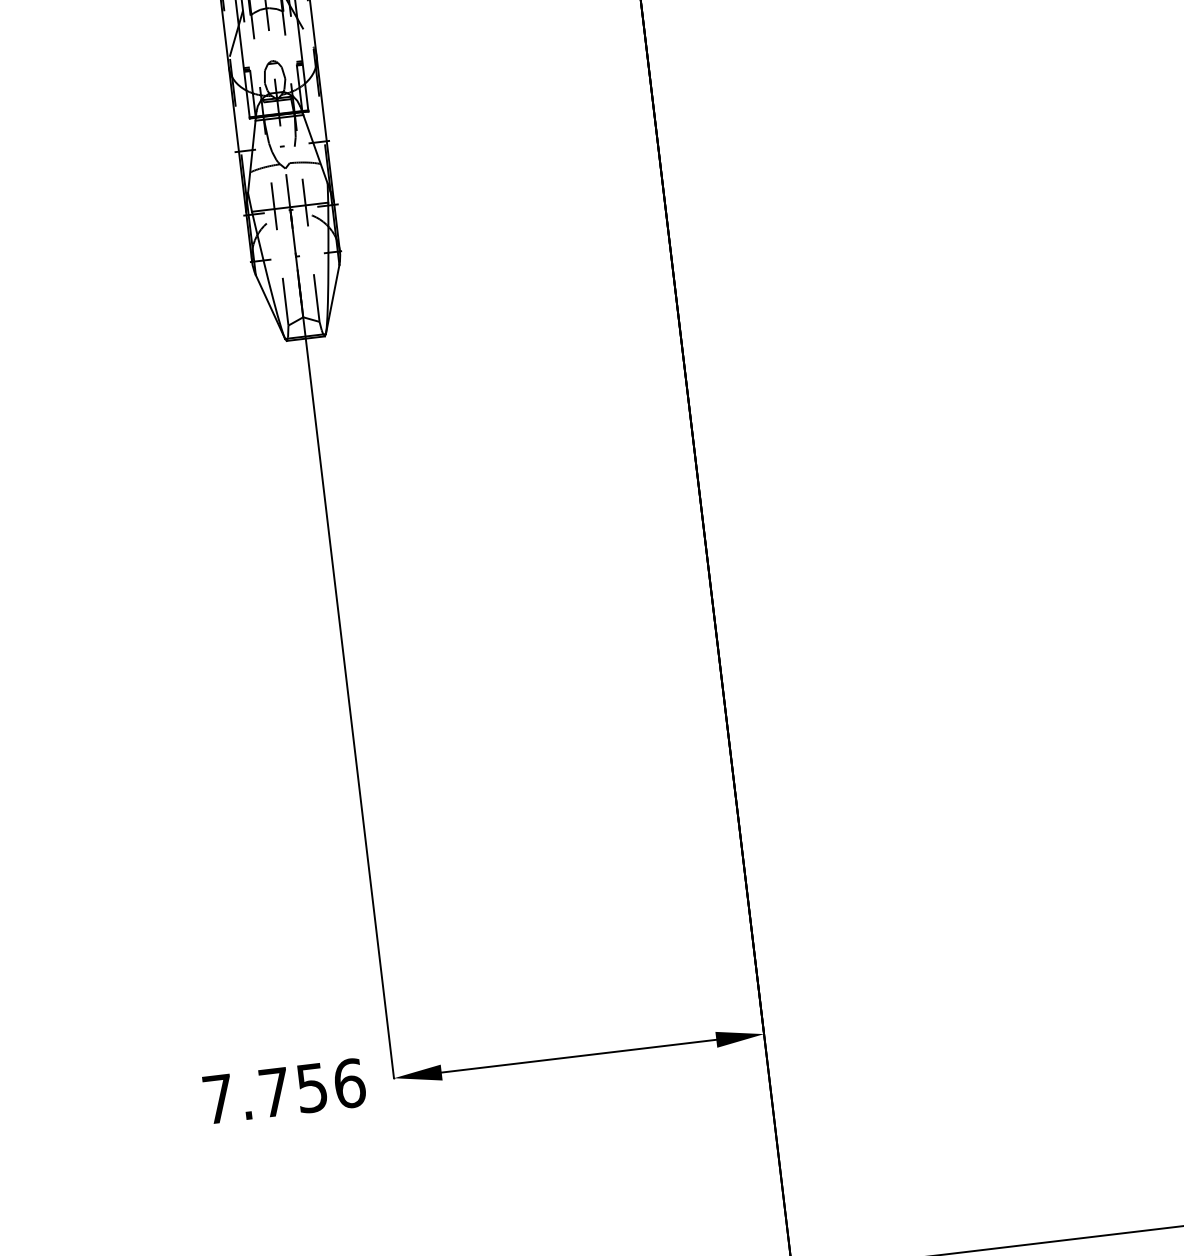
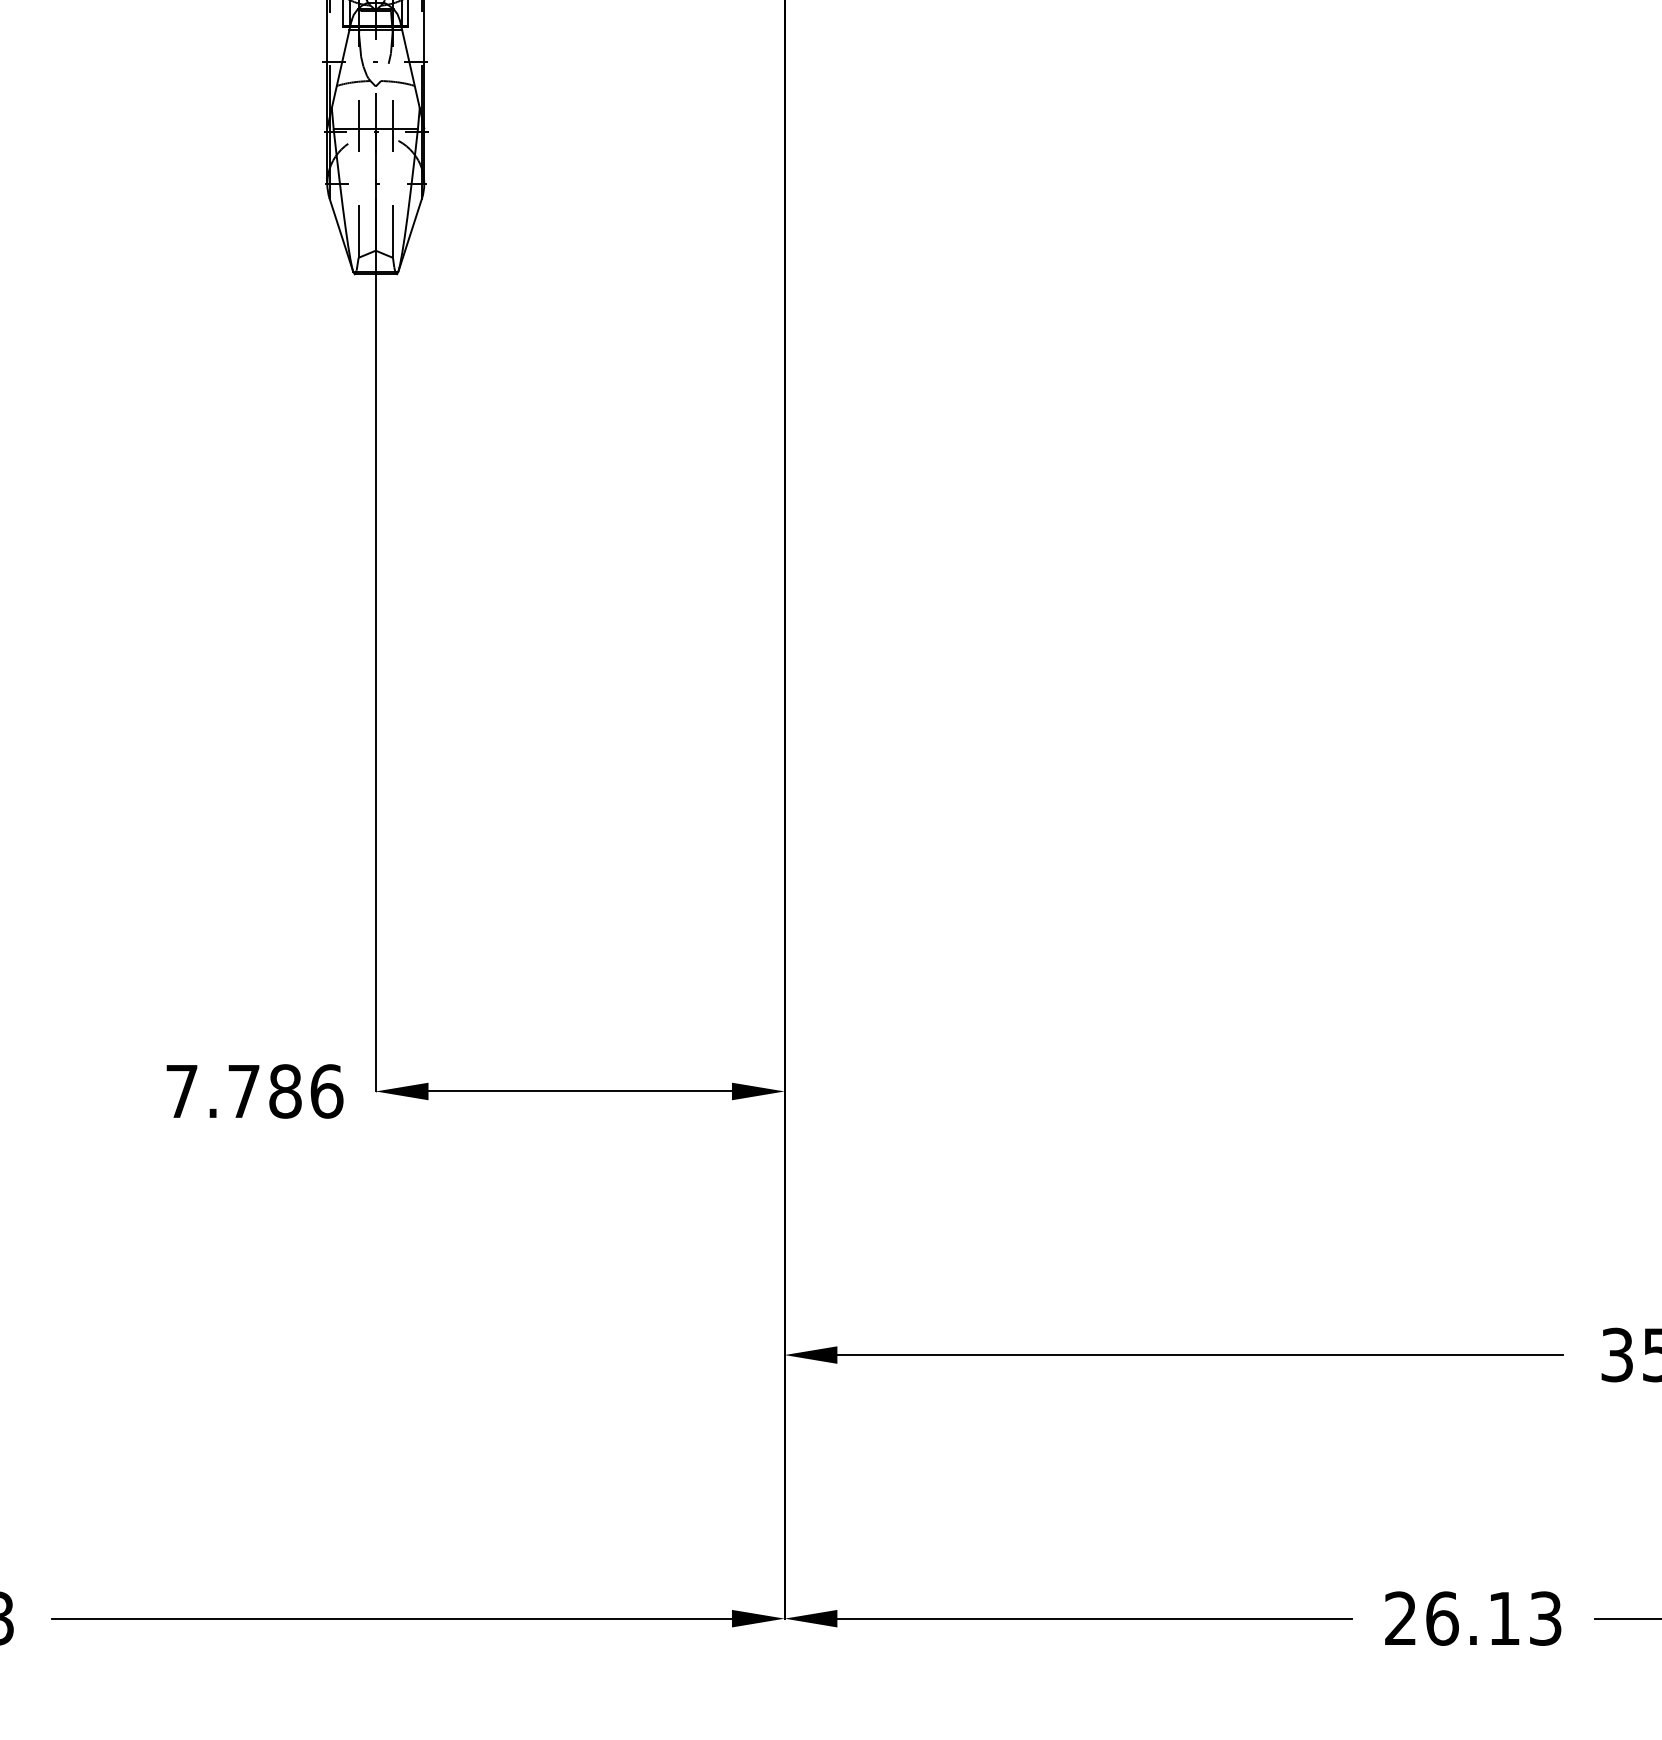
text: (312, 1088) -> (285, 1091), 7.756 -> 7.786

